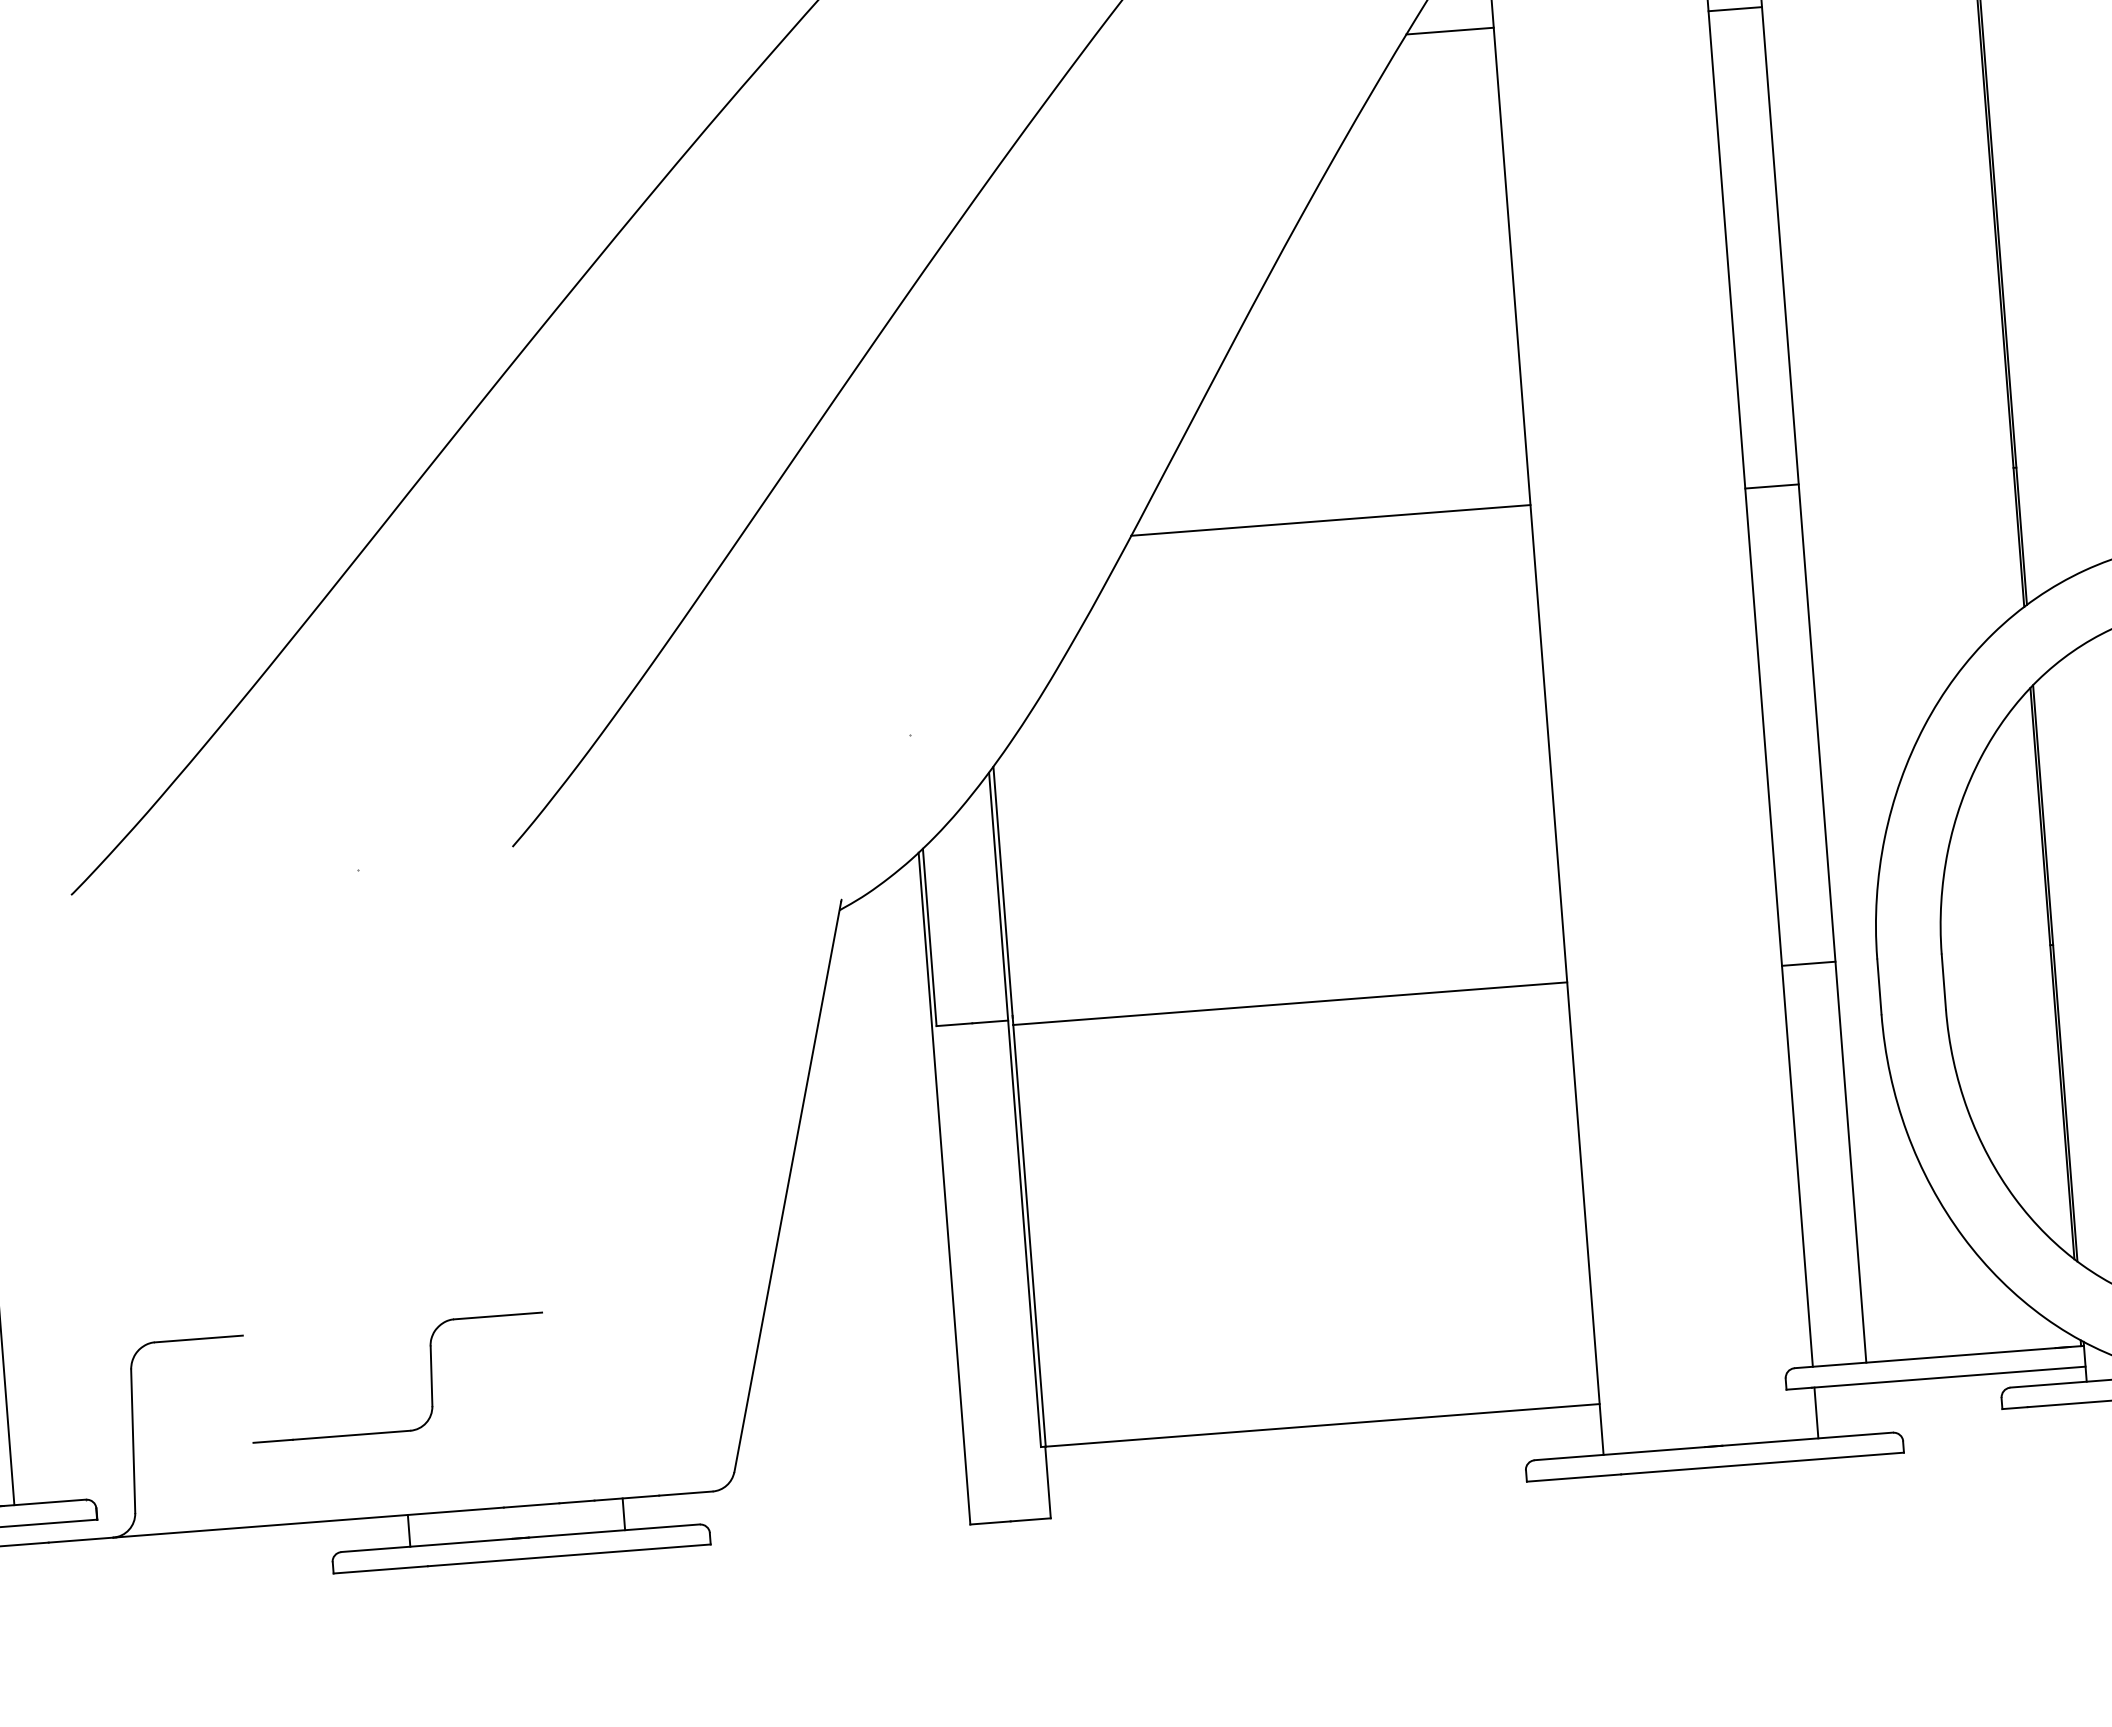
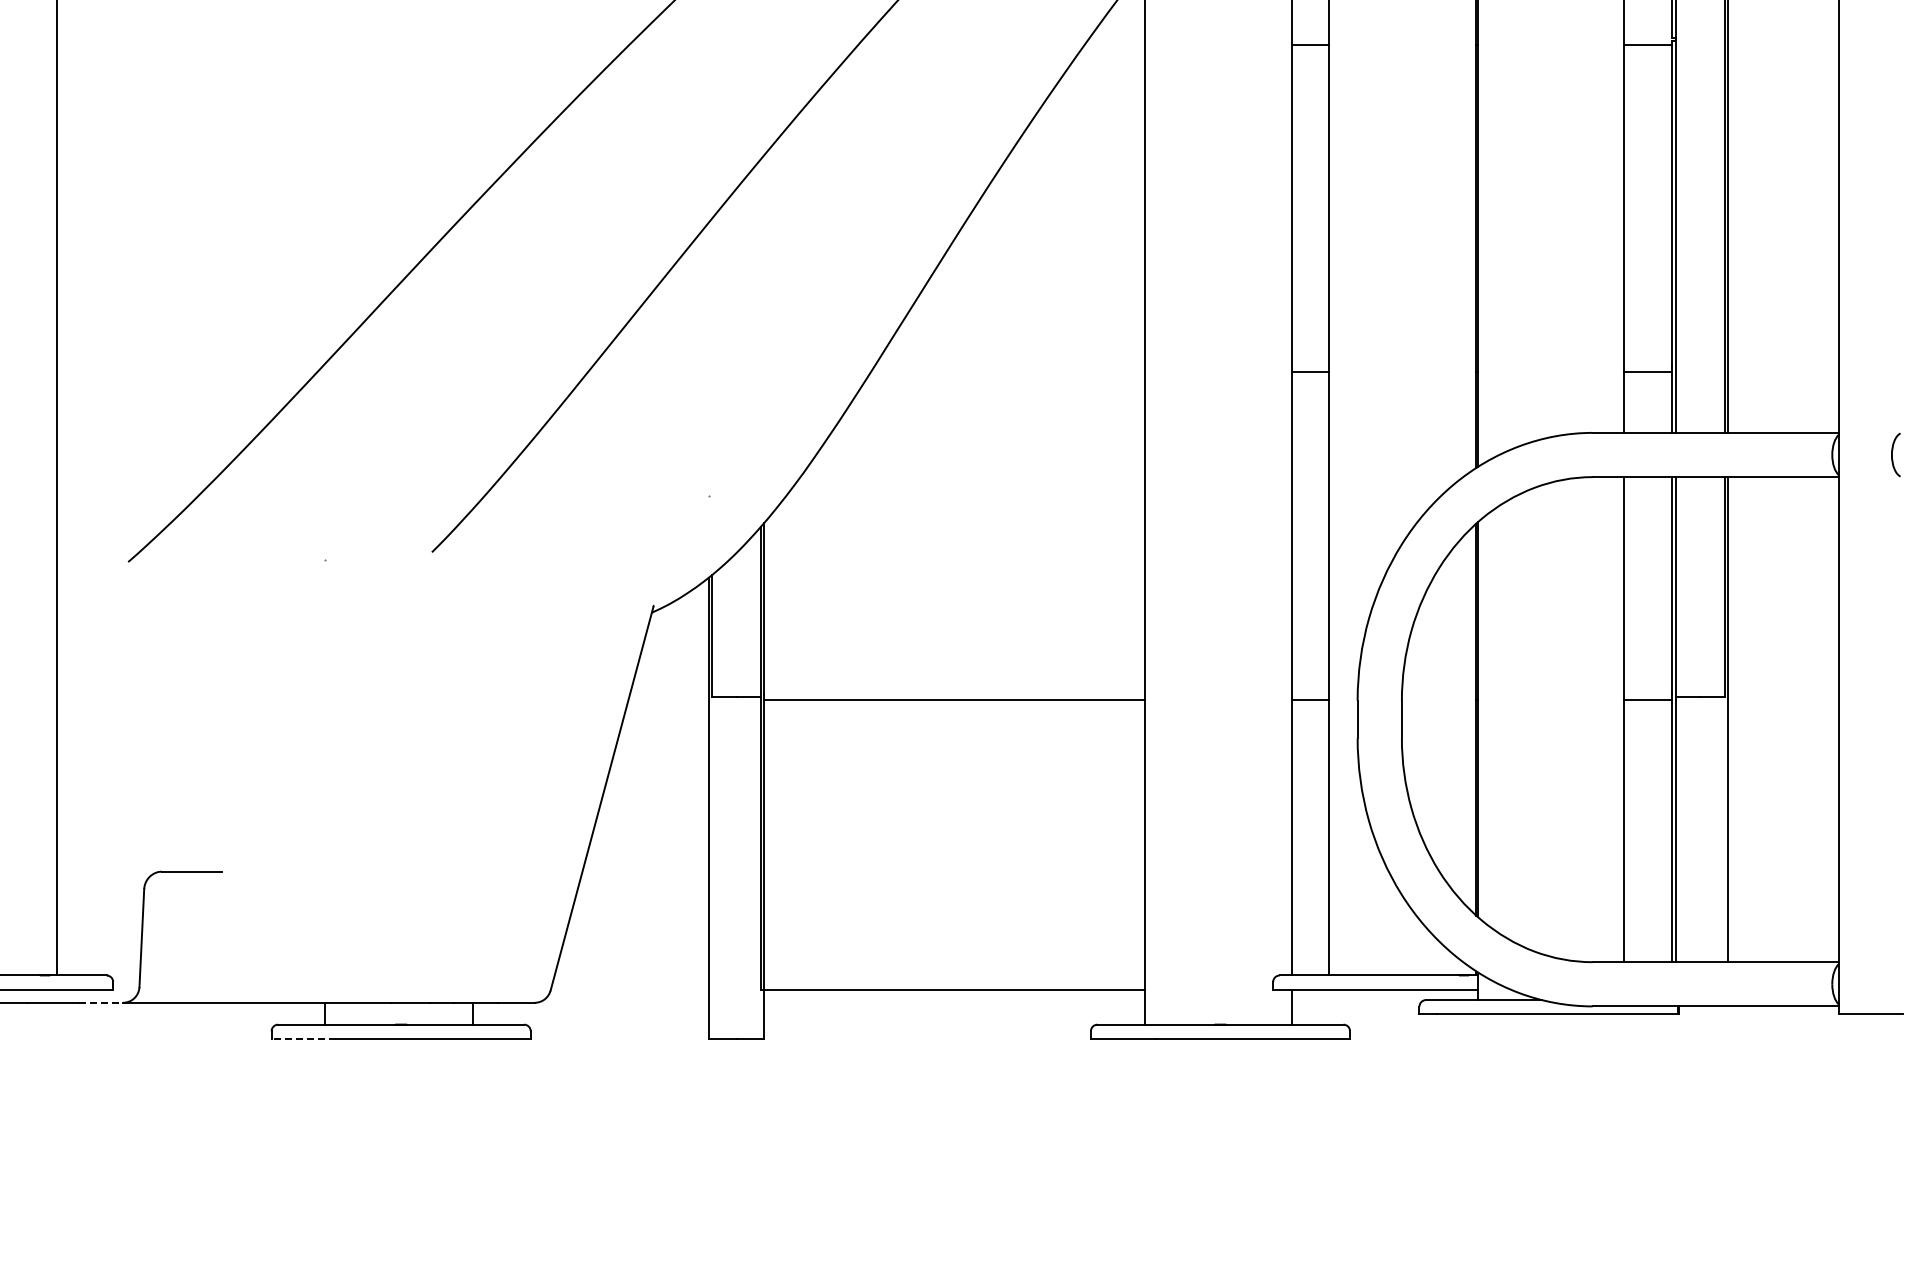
line: (1449, 30) -> (1114, 44), removed
line: (1330, 520) -> (1007, 372), removed
part: (429, 1379) -> (347, 911), removed
line: (81, 1539) -> (101, 1002), solid -> dashed
line: (379, 1569) -> (303, 1038), solid -> dashed

